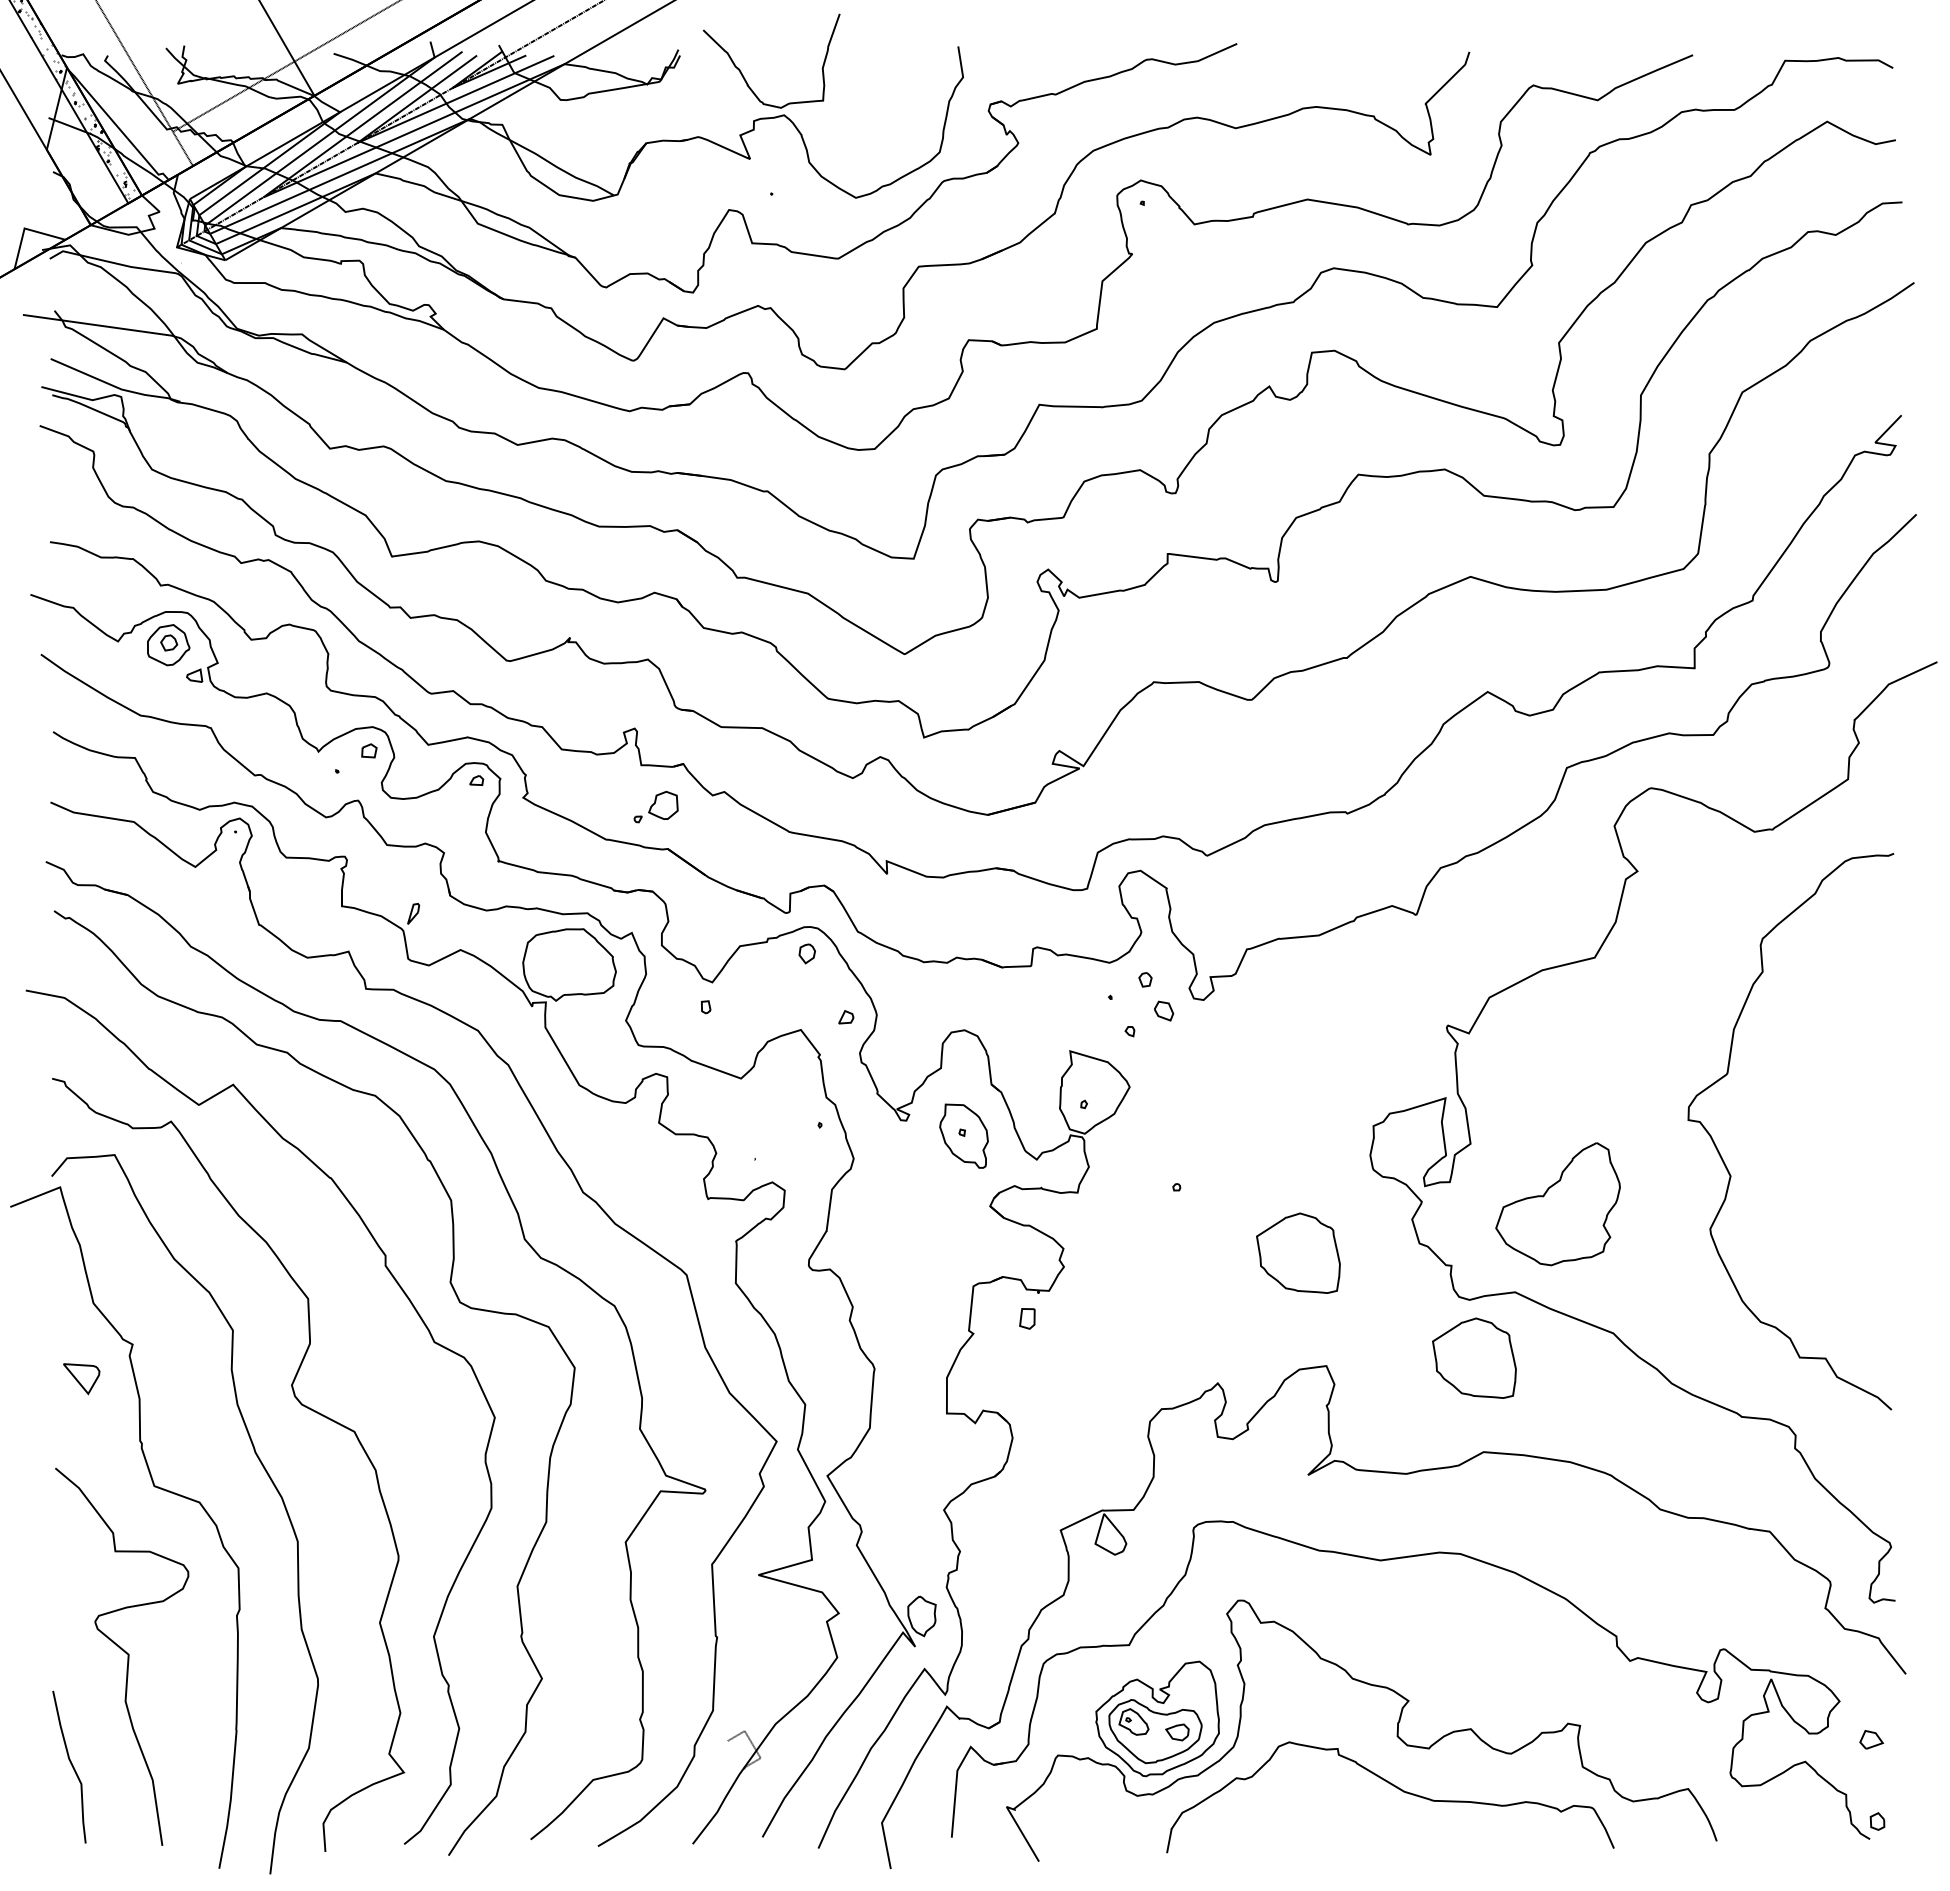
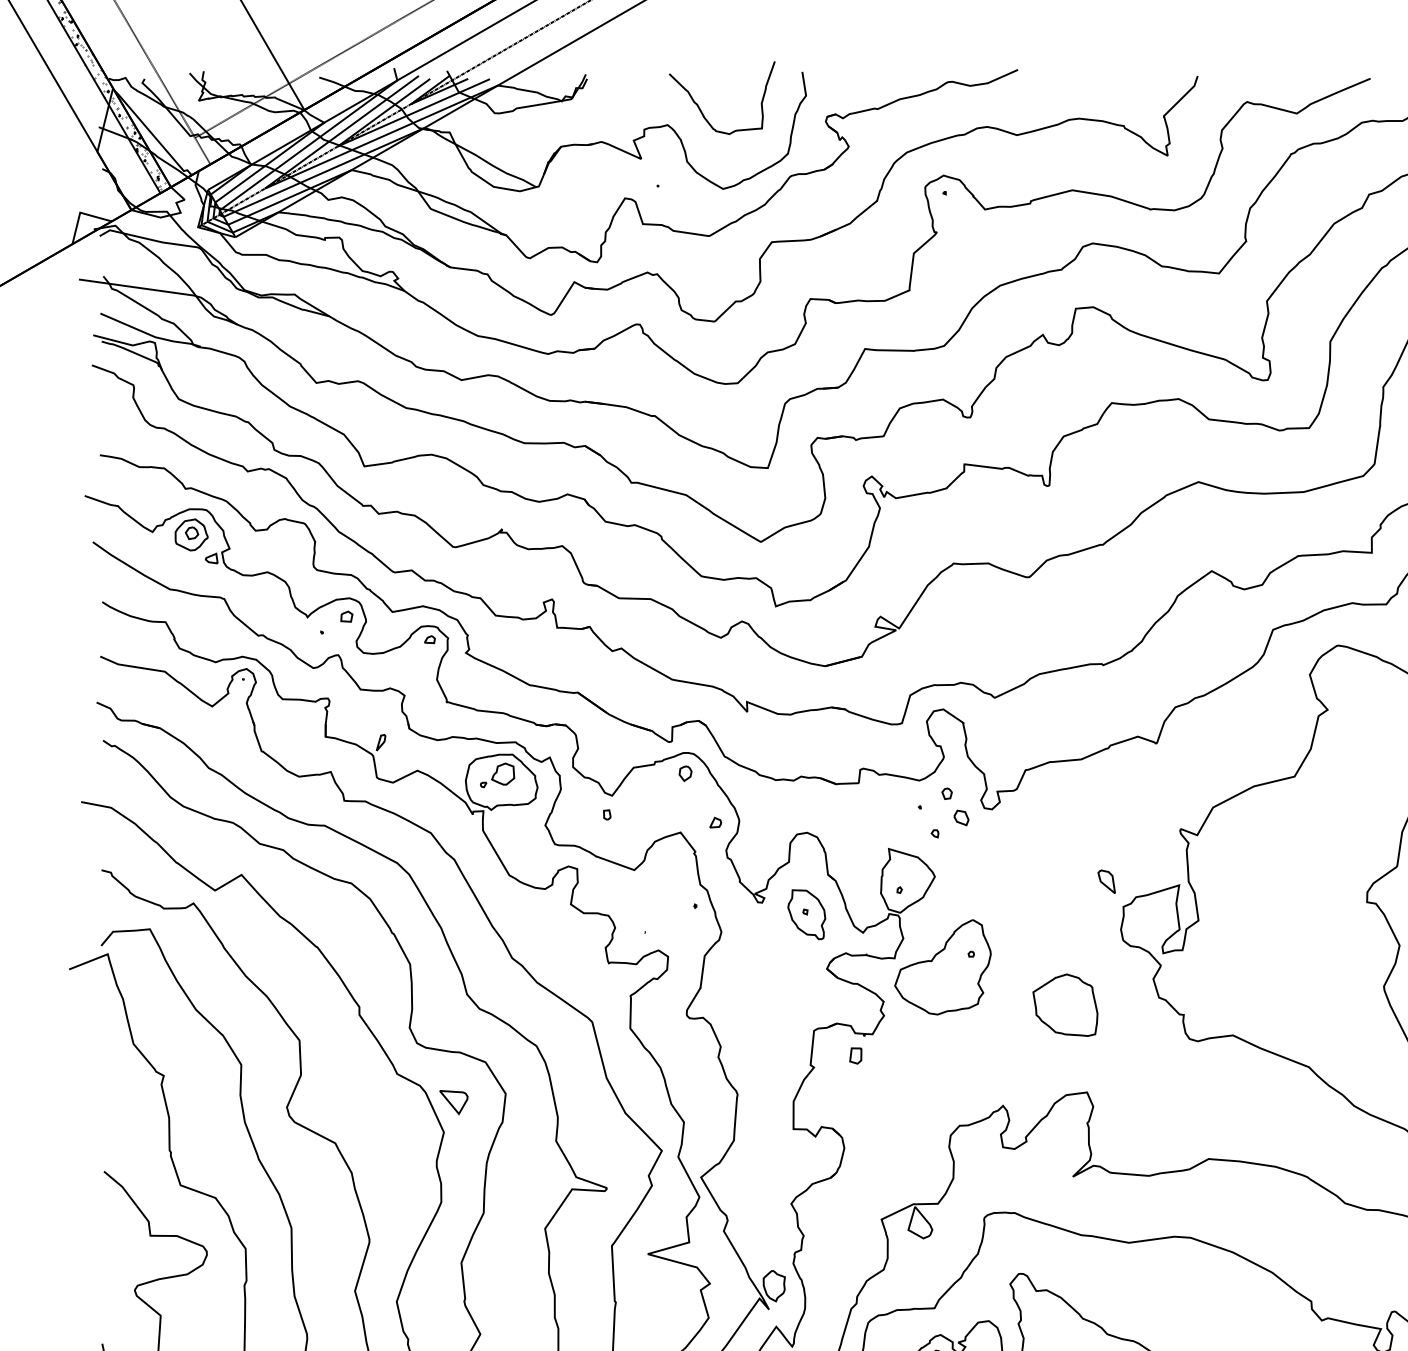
curve: (744, 76) -> (701, 109), moved
part: (655, 806) -> (497, 774), moved
part: (1351, 1093) -> (1106, 881), added
part: (1557, 1204) -> (942, 967), moved
part: (1474, 1357) -> (1201, 1085), removed
part: (81, 1379) -> (453, 1102), moved

